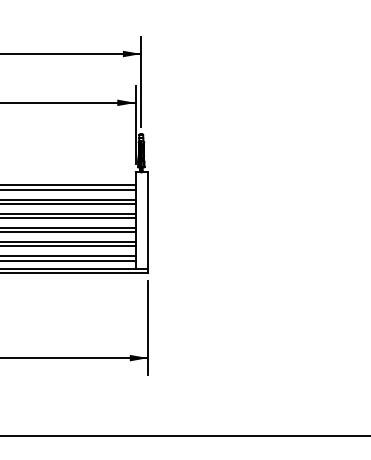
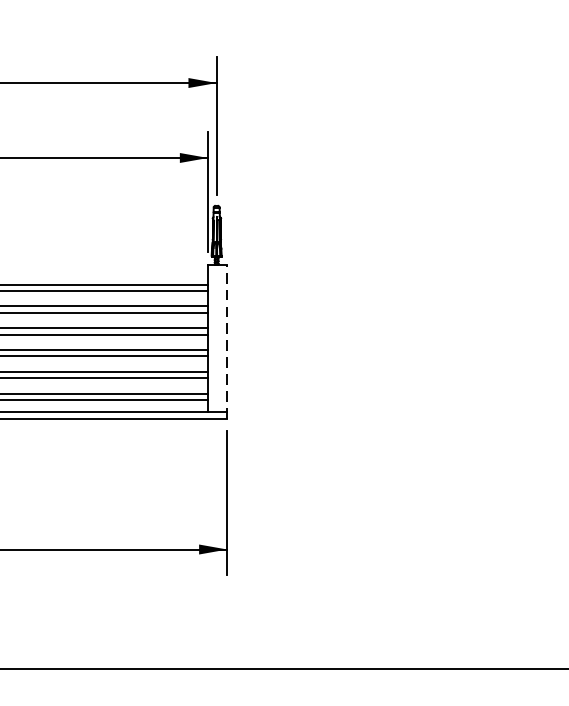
line: (148, 222) -> (227, 341), solid -> dashed

